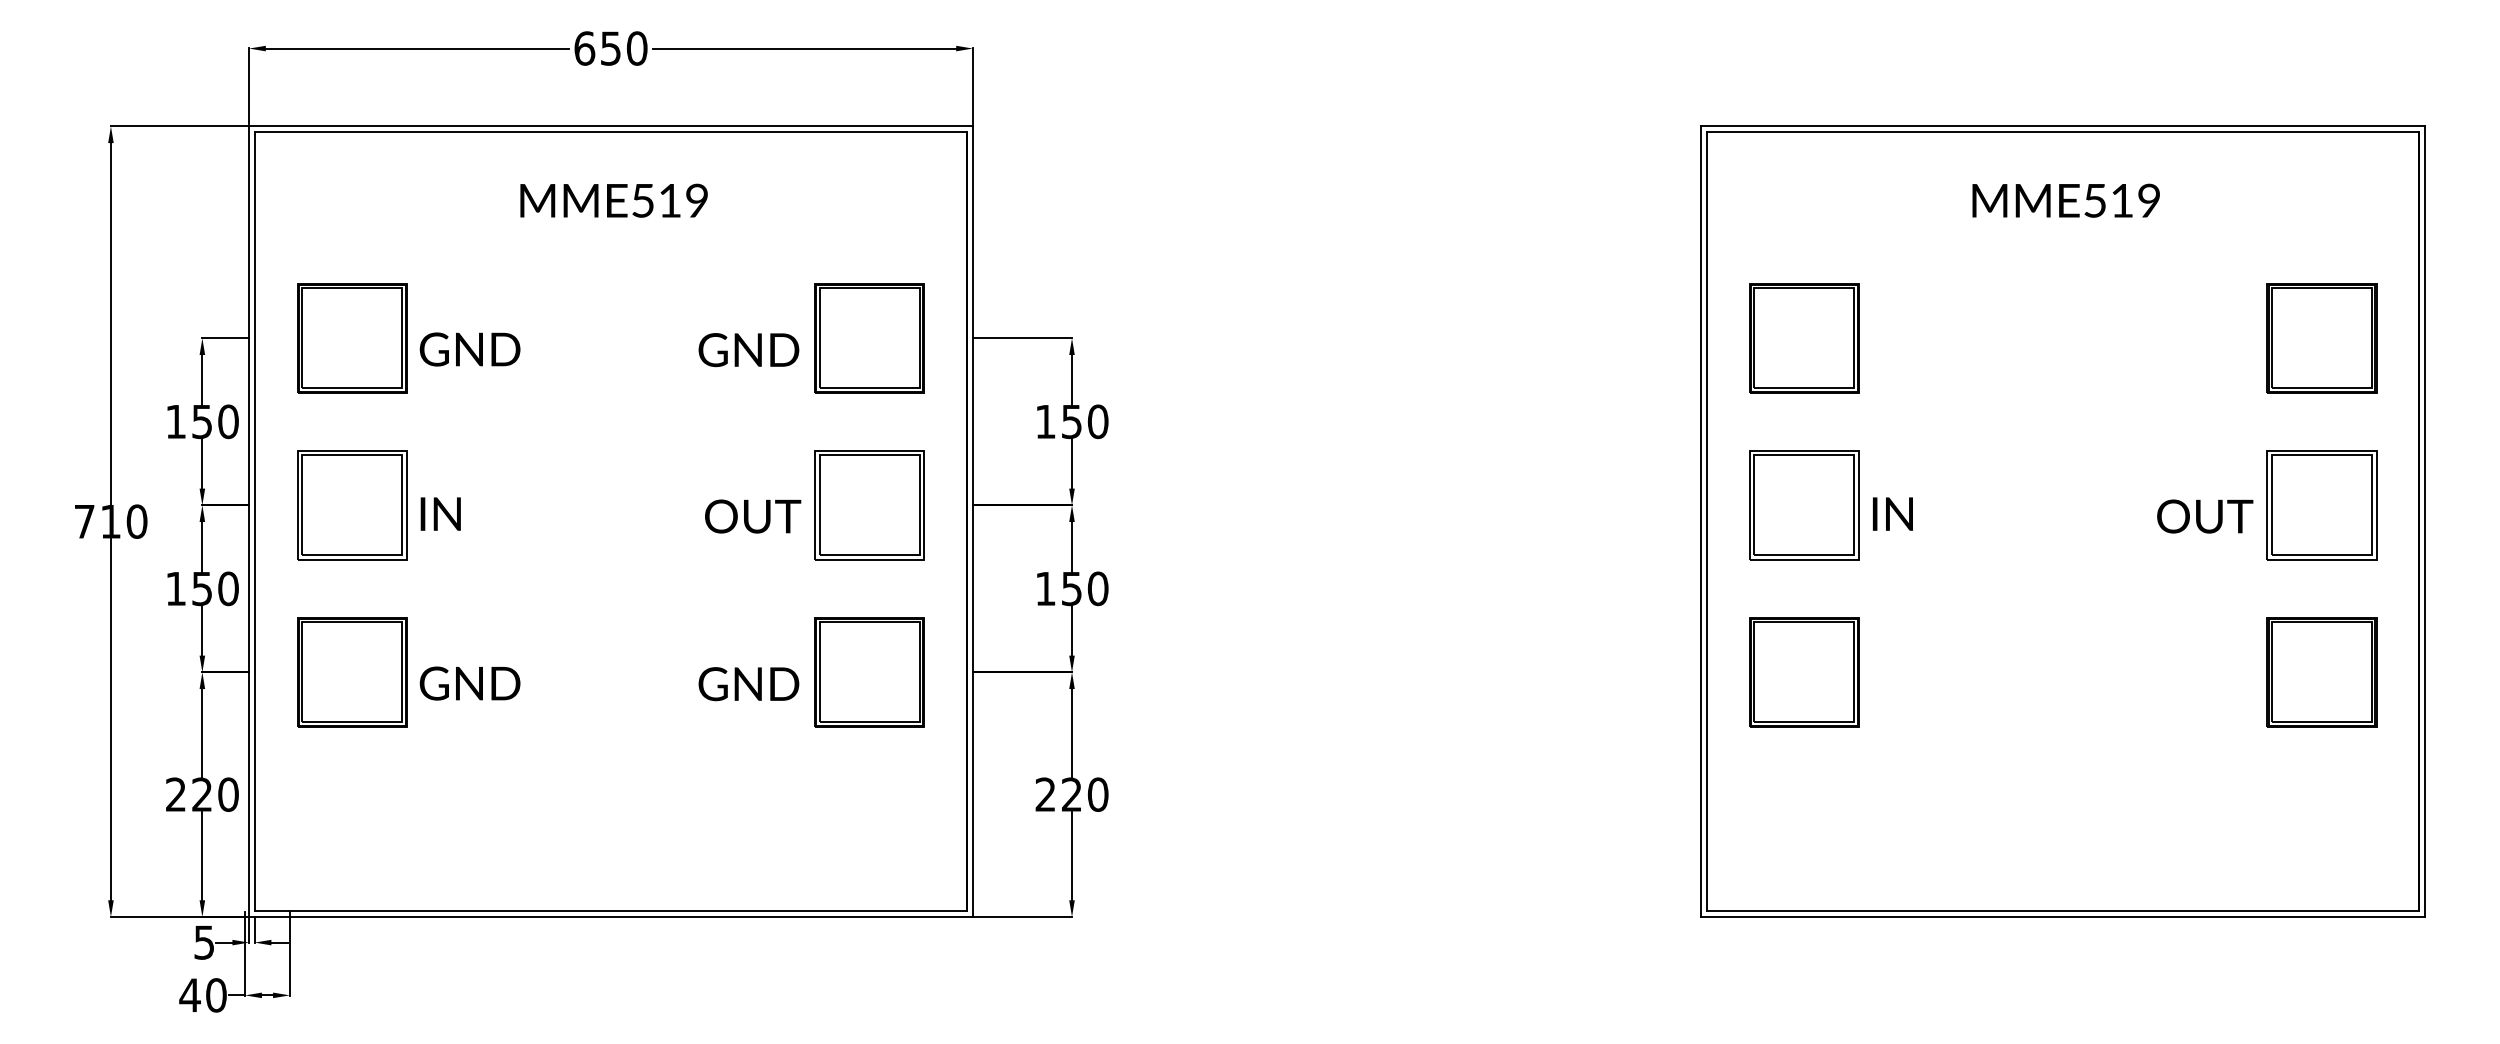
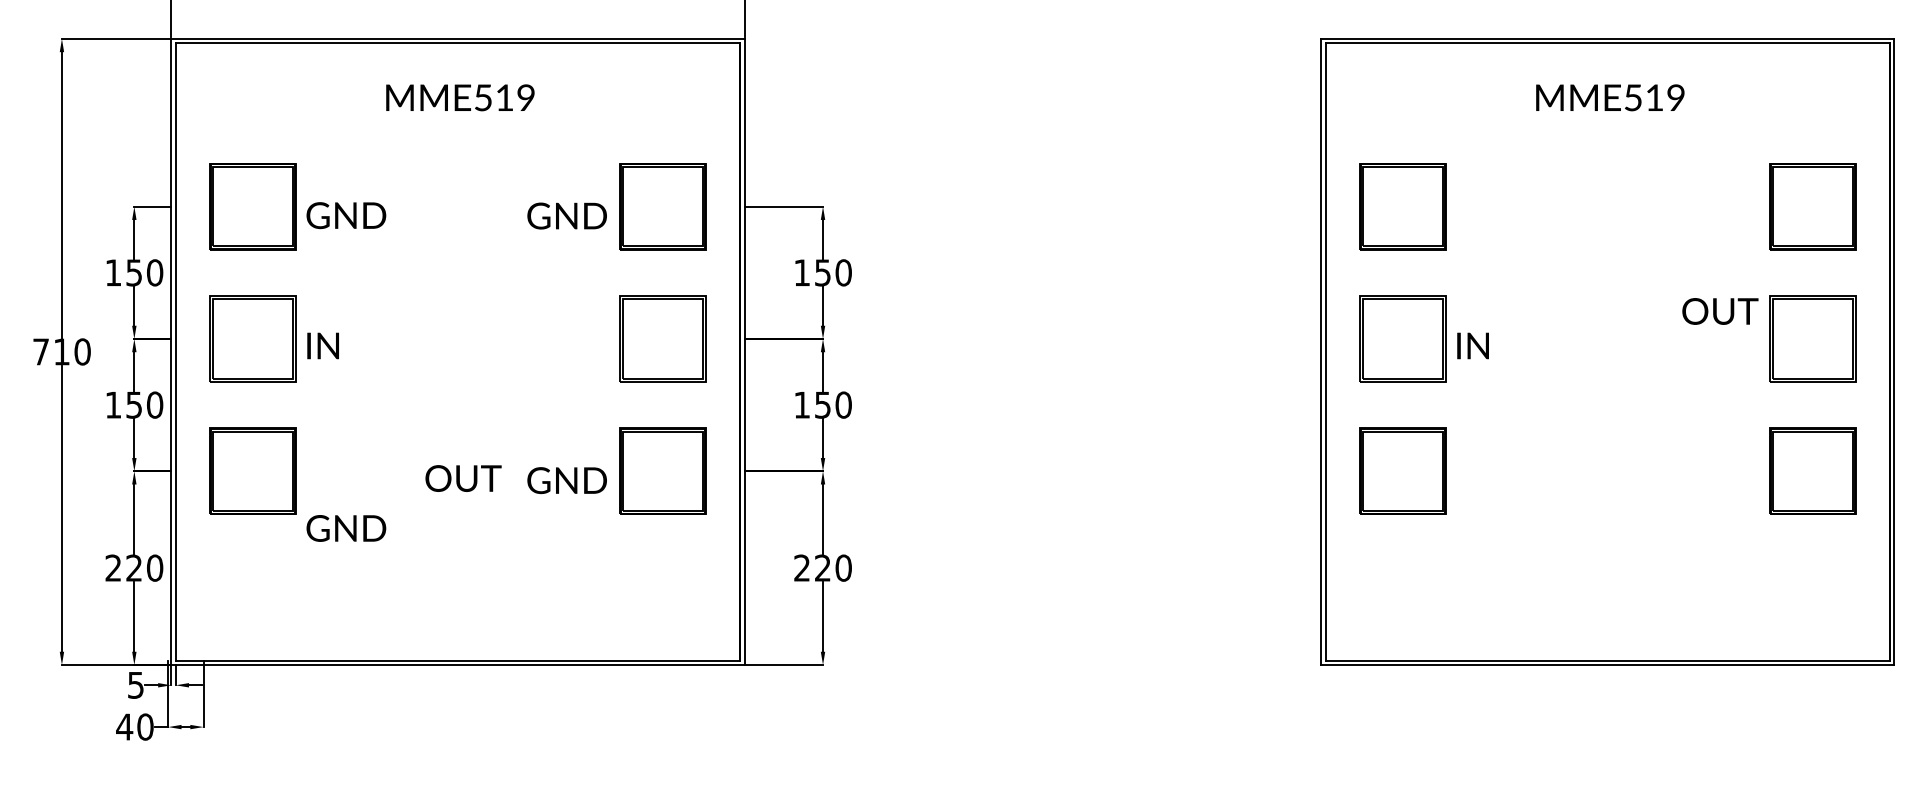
text: (753, 516) -> (463, 478), moved
text: (2205, 516) -> (1720, 311), moved
text: (469, 683) -> (345, 528), moved

